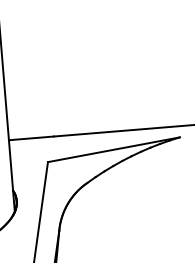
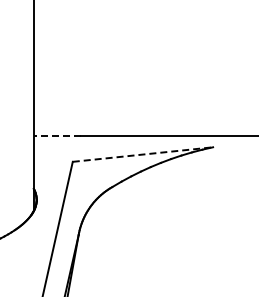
line: (31, 138) -> (57, 135), solid -> dashed
line: (113, 149) -> (142, 154), solid -> dashed

